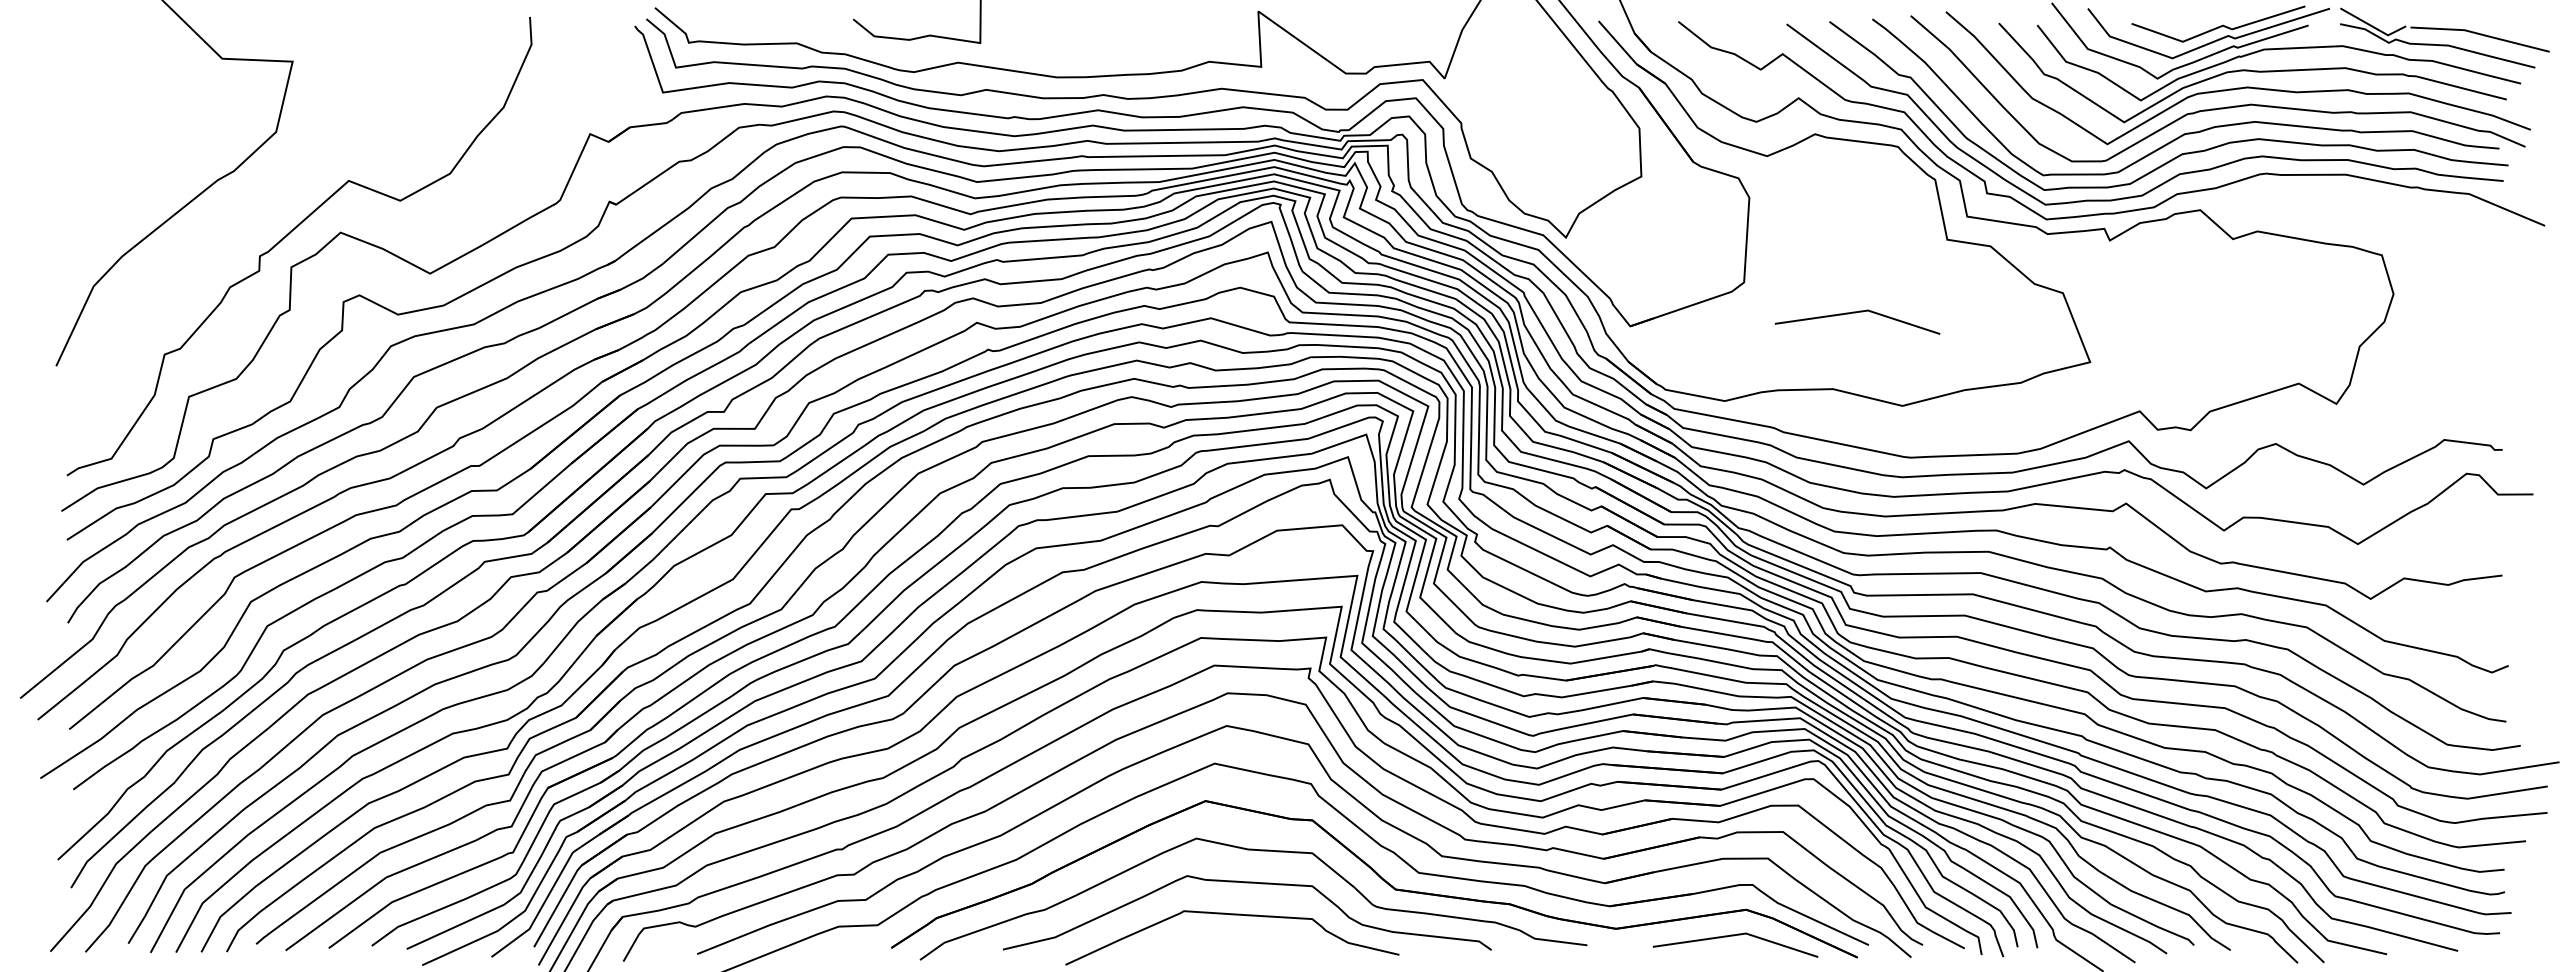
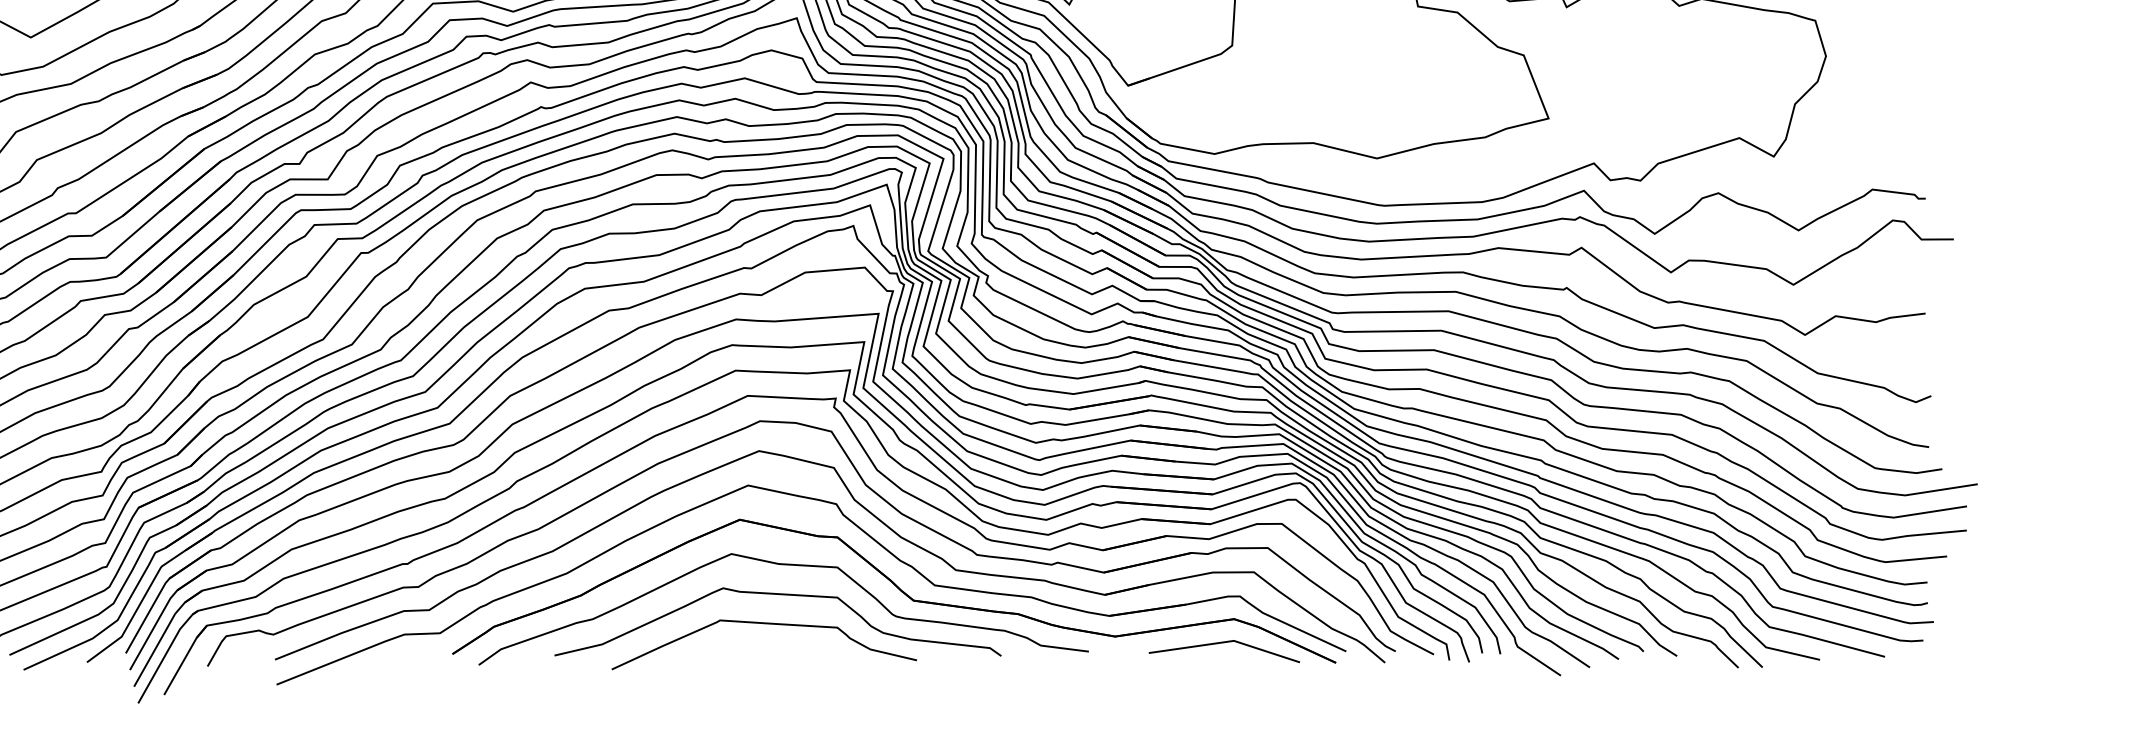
line: (1856, 313) -> (1334, 73), removed

